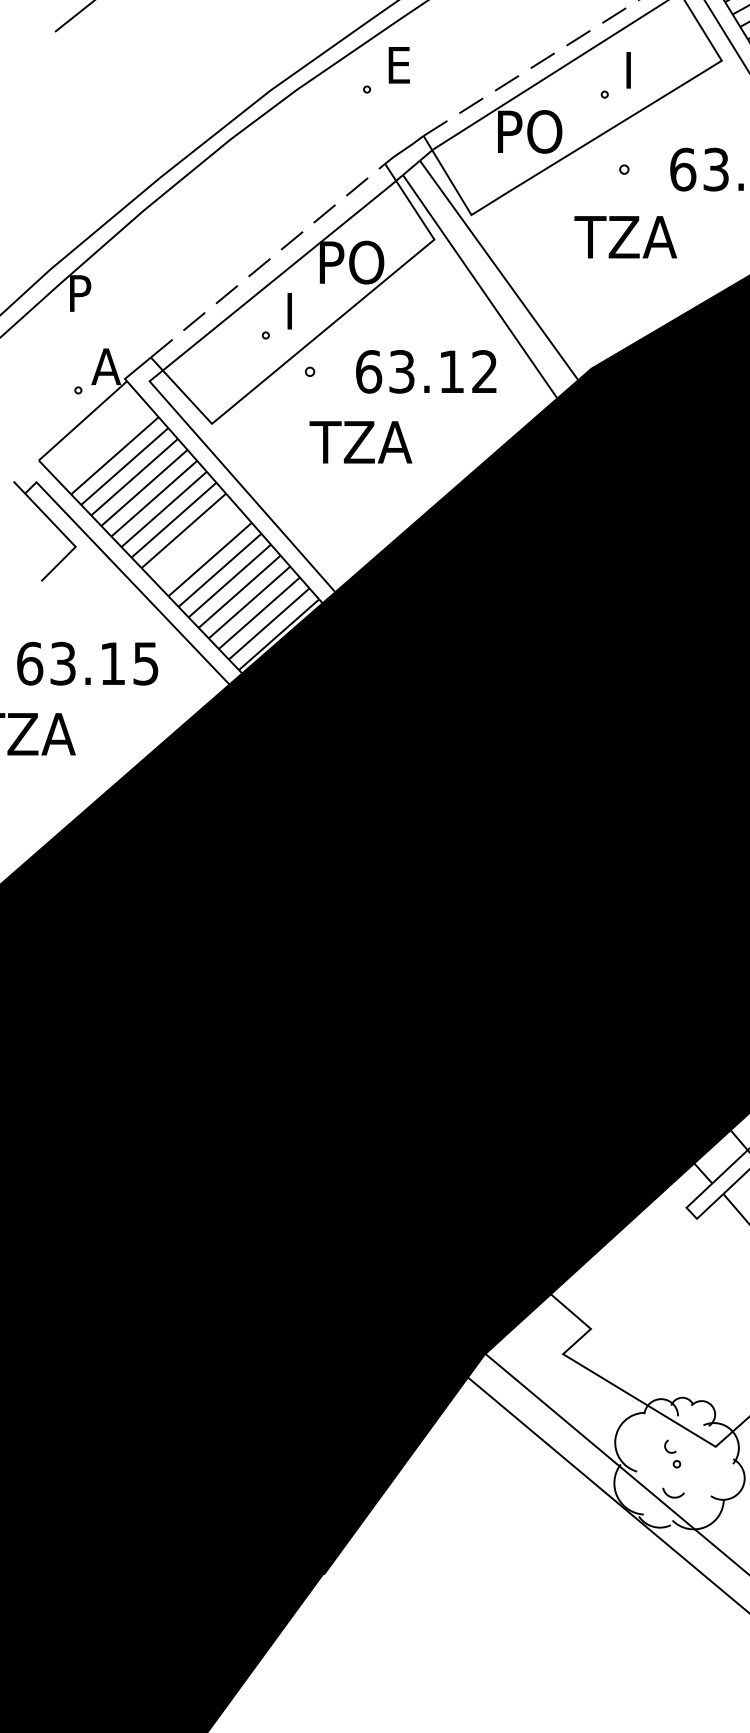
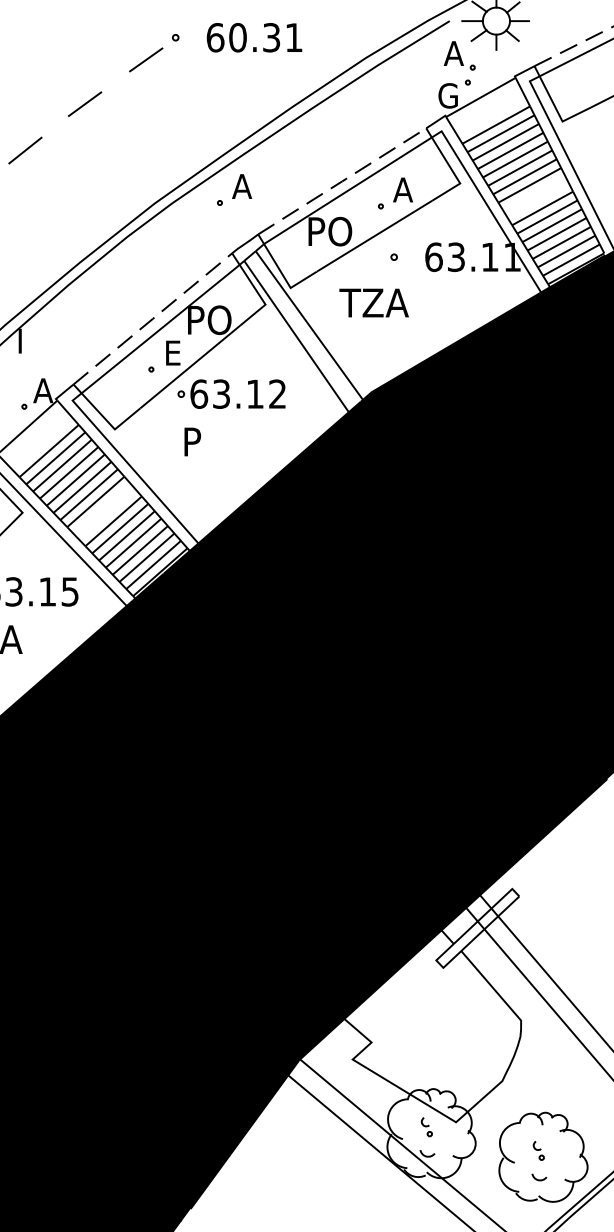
text: (400, 65) -> (242, 186), E -> A
text: (638, 69) -> (403, 189), I -> A
text: (624, 236) -> (373, 302), moved
text: (82, 285) -> (27, 335), P -> I
text: (299, 310) -> (174, 352), I -> E
text: (425, 370) -> (237, 393), moved
text: (360, 441) -> (215, 441), TZA -> P

